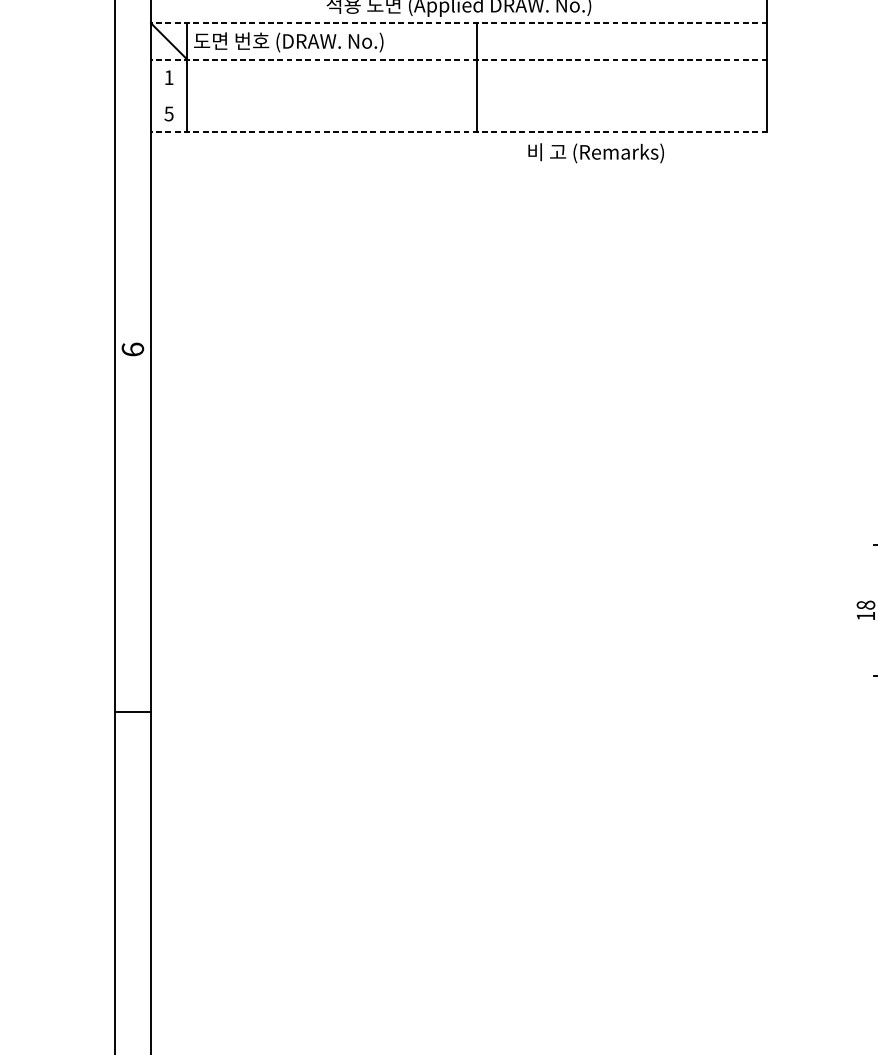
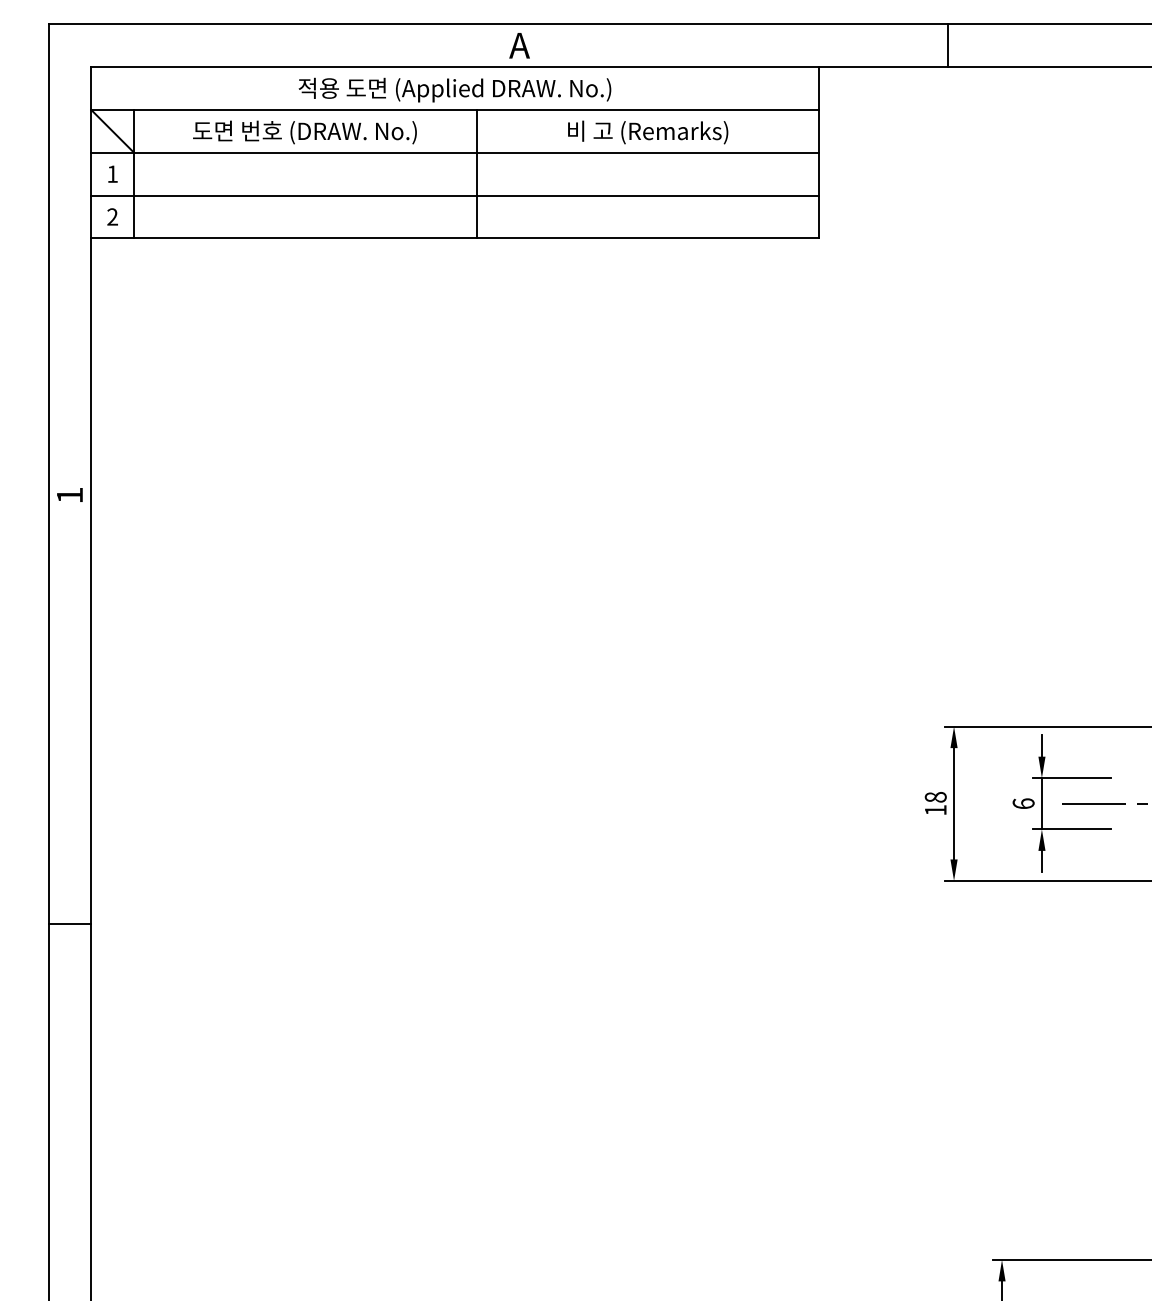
line: (458, 23) -> (454, 110), dashed -> solid
text: (288, 42) -> (304, 132), moved
line: (458, 59) -> (454, 152), dashed -> solid
line: (459, 95) -> (455, 195), added
text: (168, 113) -> (112, 216), 5 -> 2
line: (458, 132) -> (454, 238), dashed -> solid
text: (596, 153) -> (648, 132), moved
text: (132, 349) -> (69, 495), 6 -> 1

